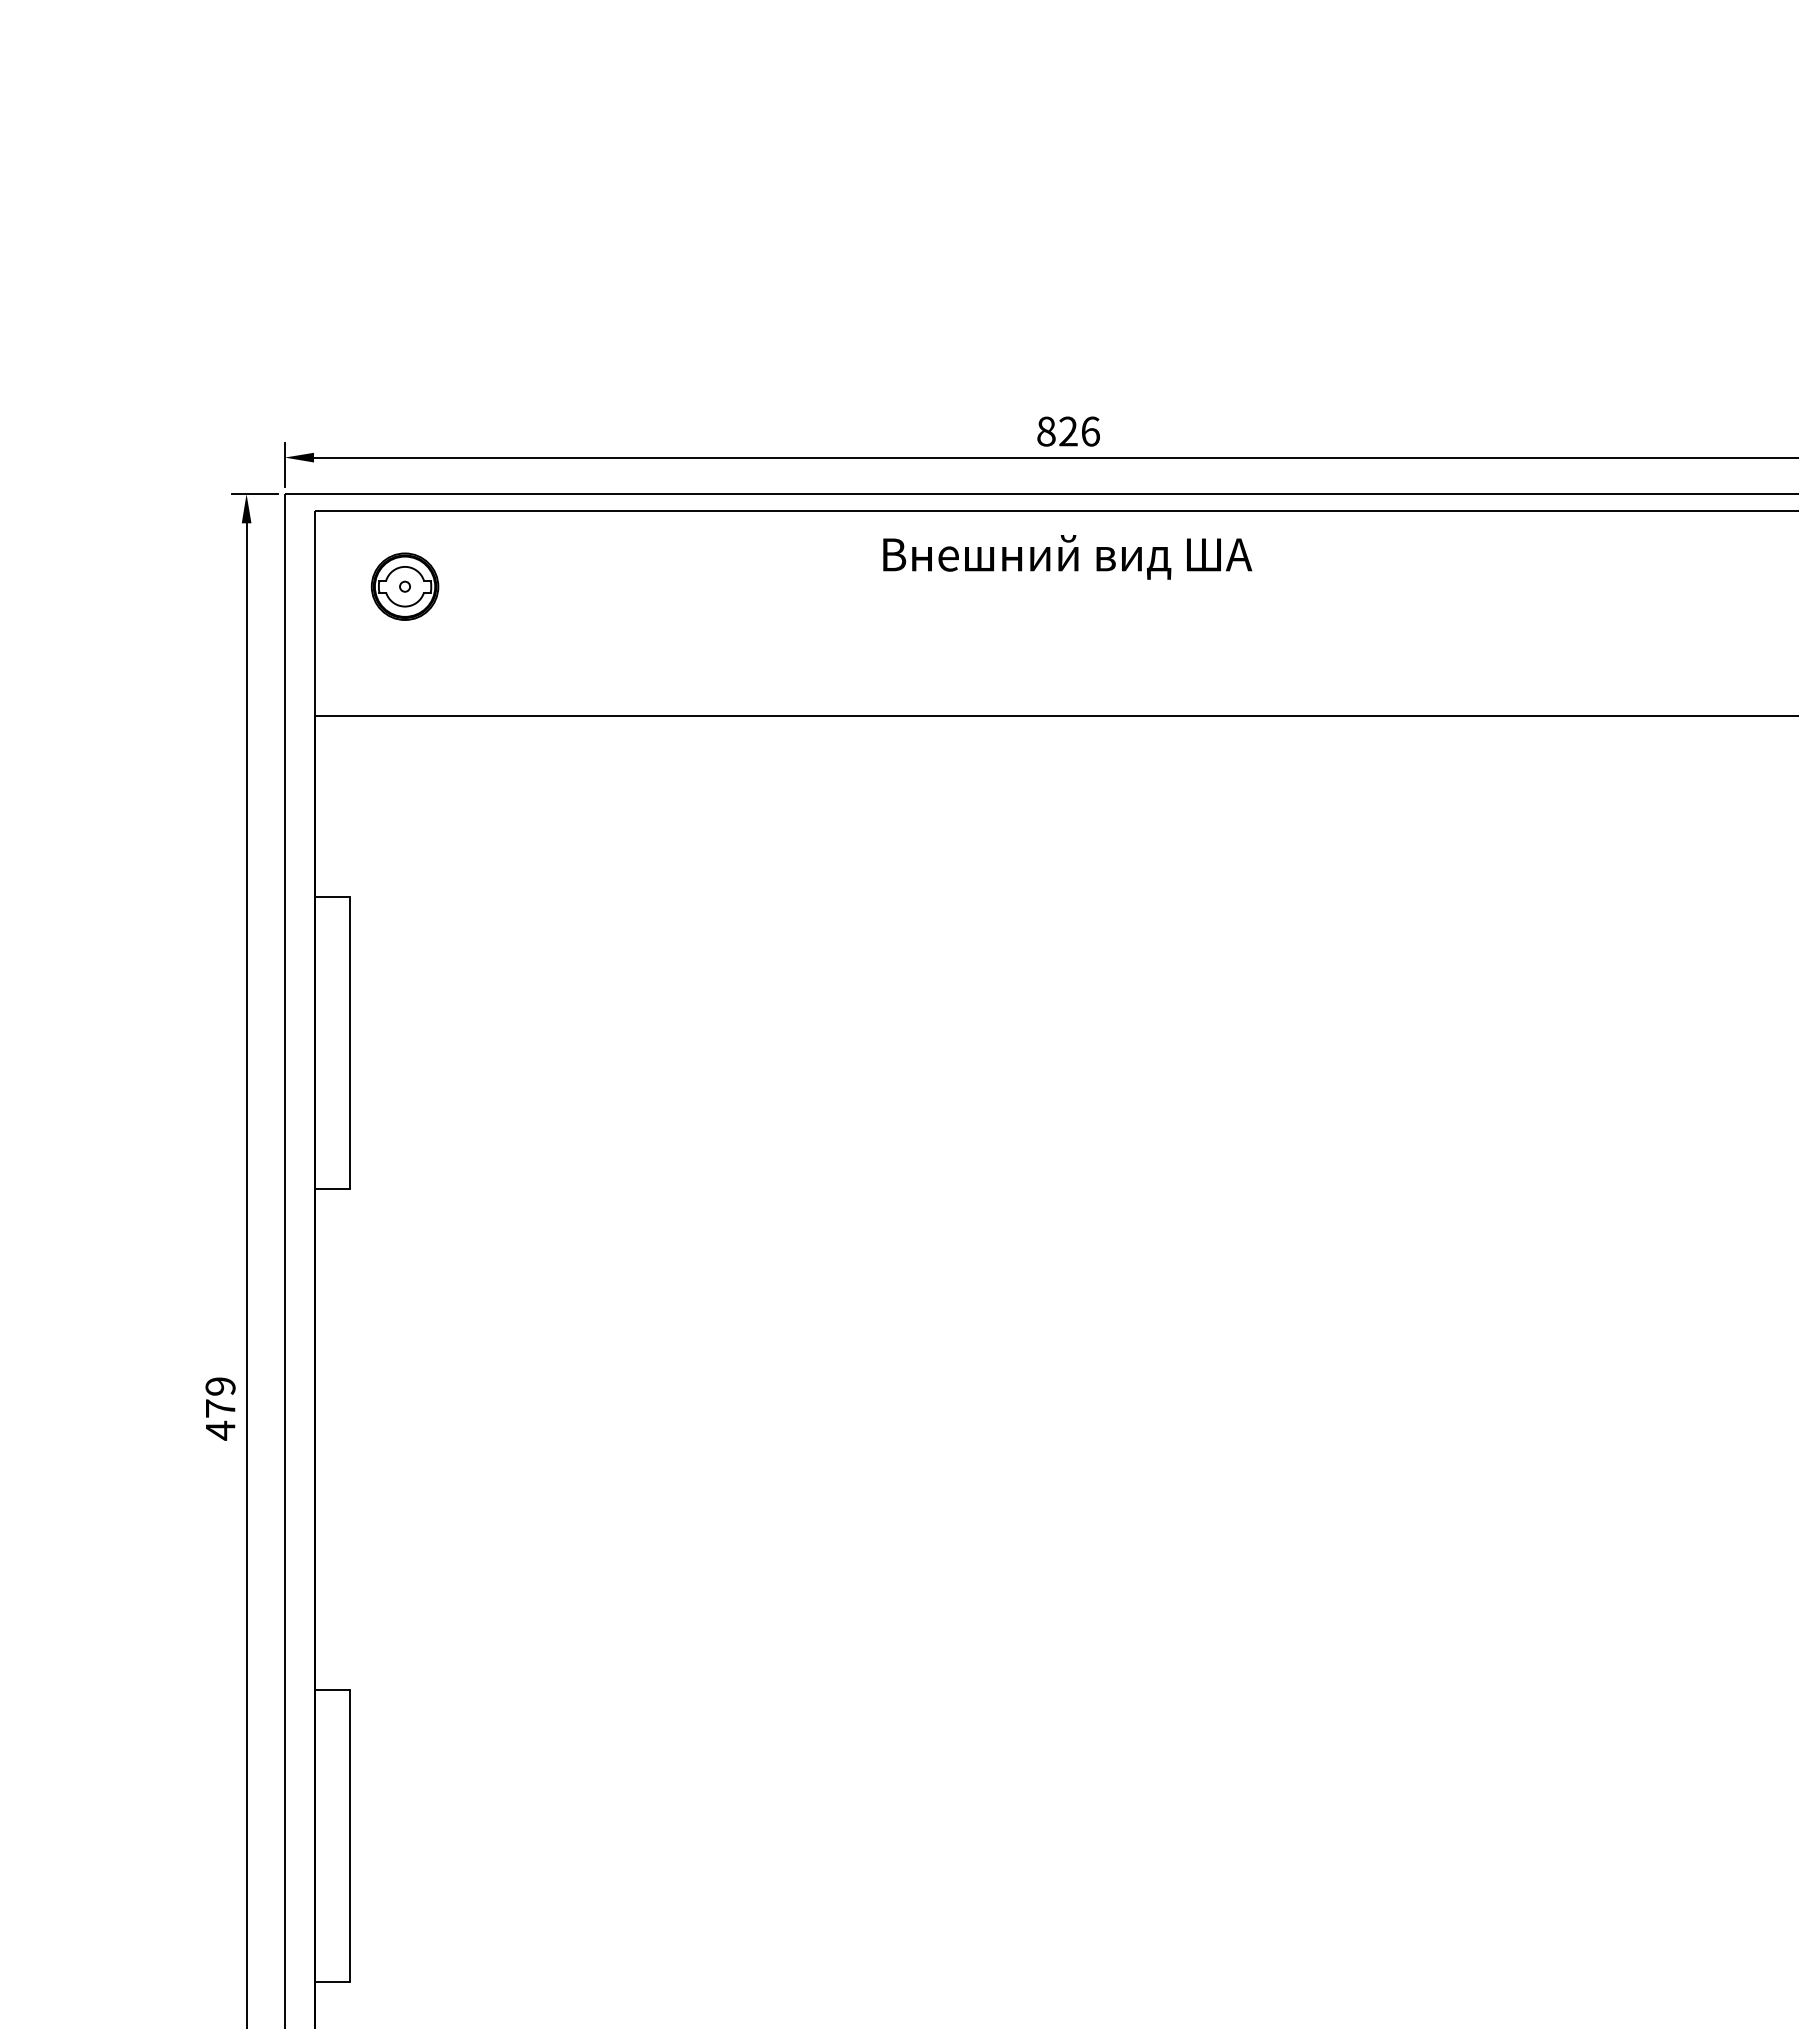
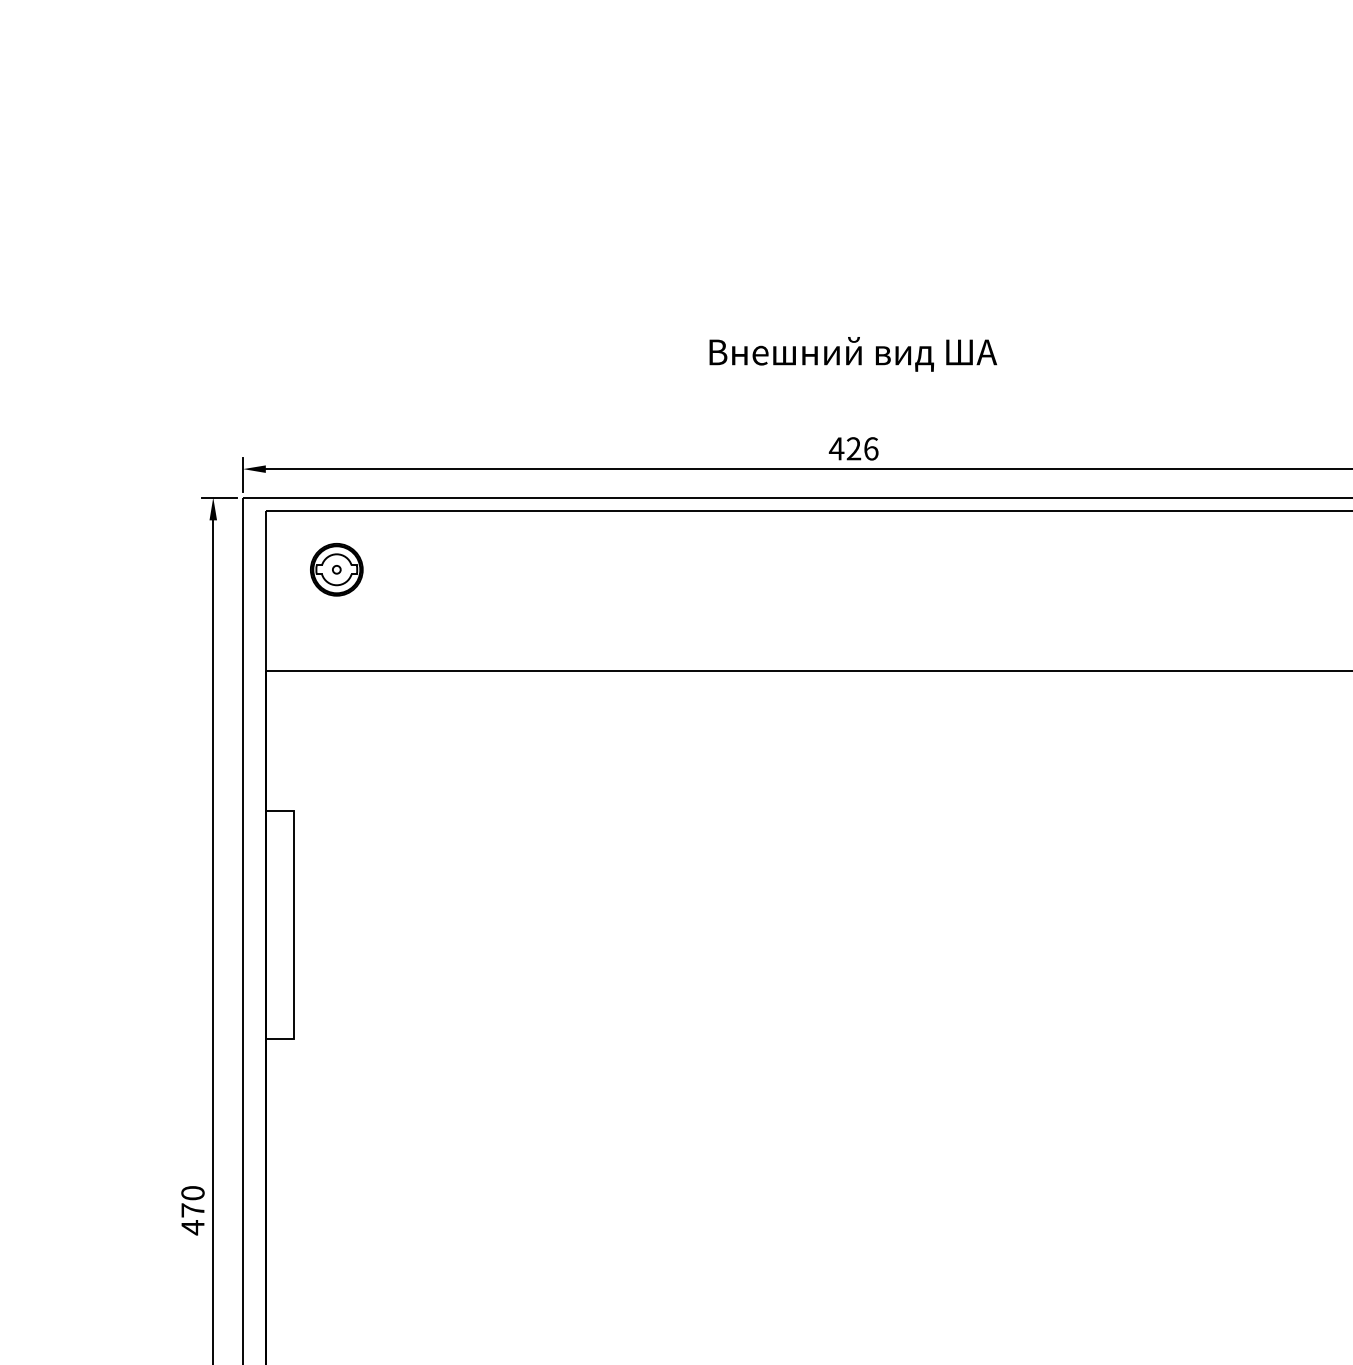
text: (1046, 431) -> (836, 448), 826 -> 426
text: (1067, 557) -> (853, 354), moved
text: (220, 1386) -> (192, 1193), 479 -> 470

